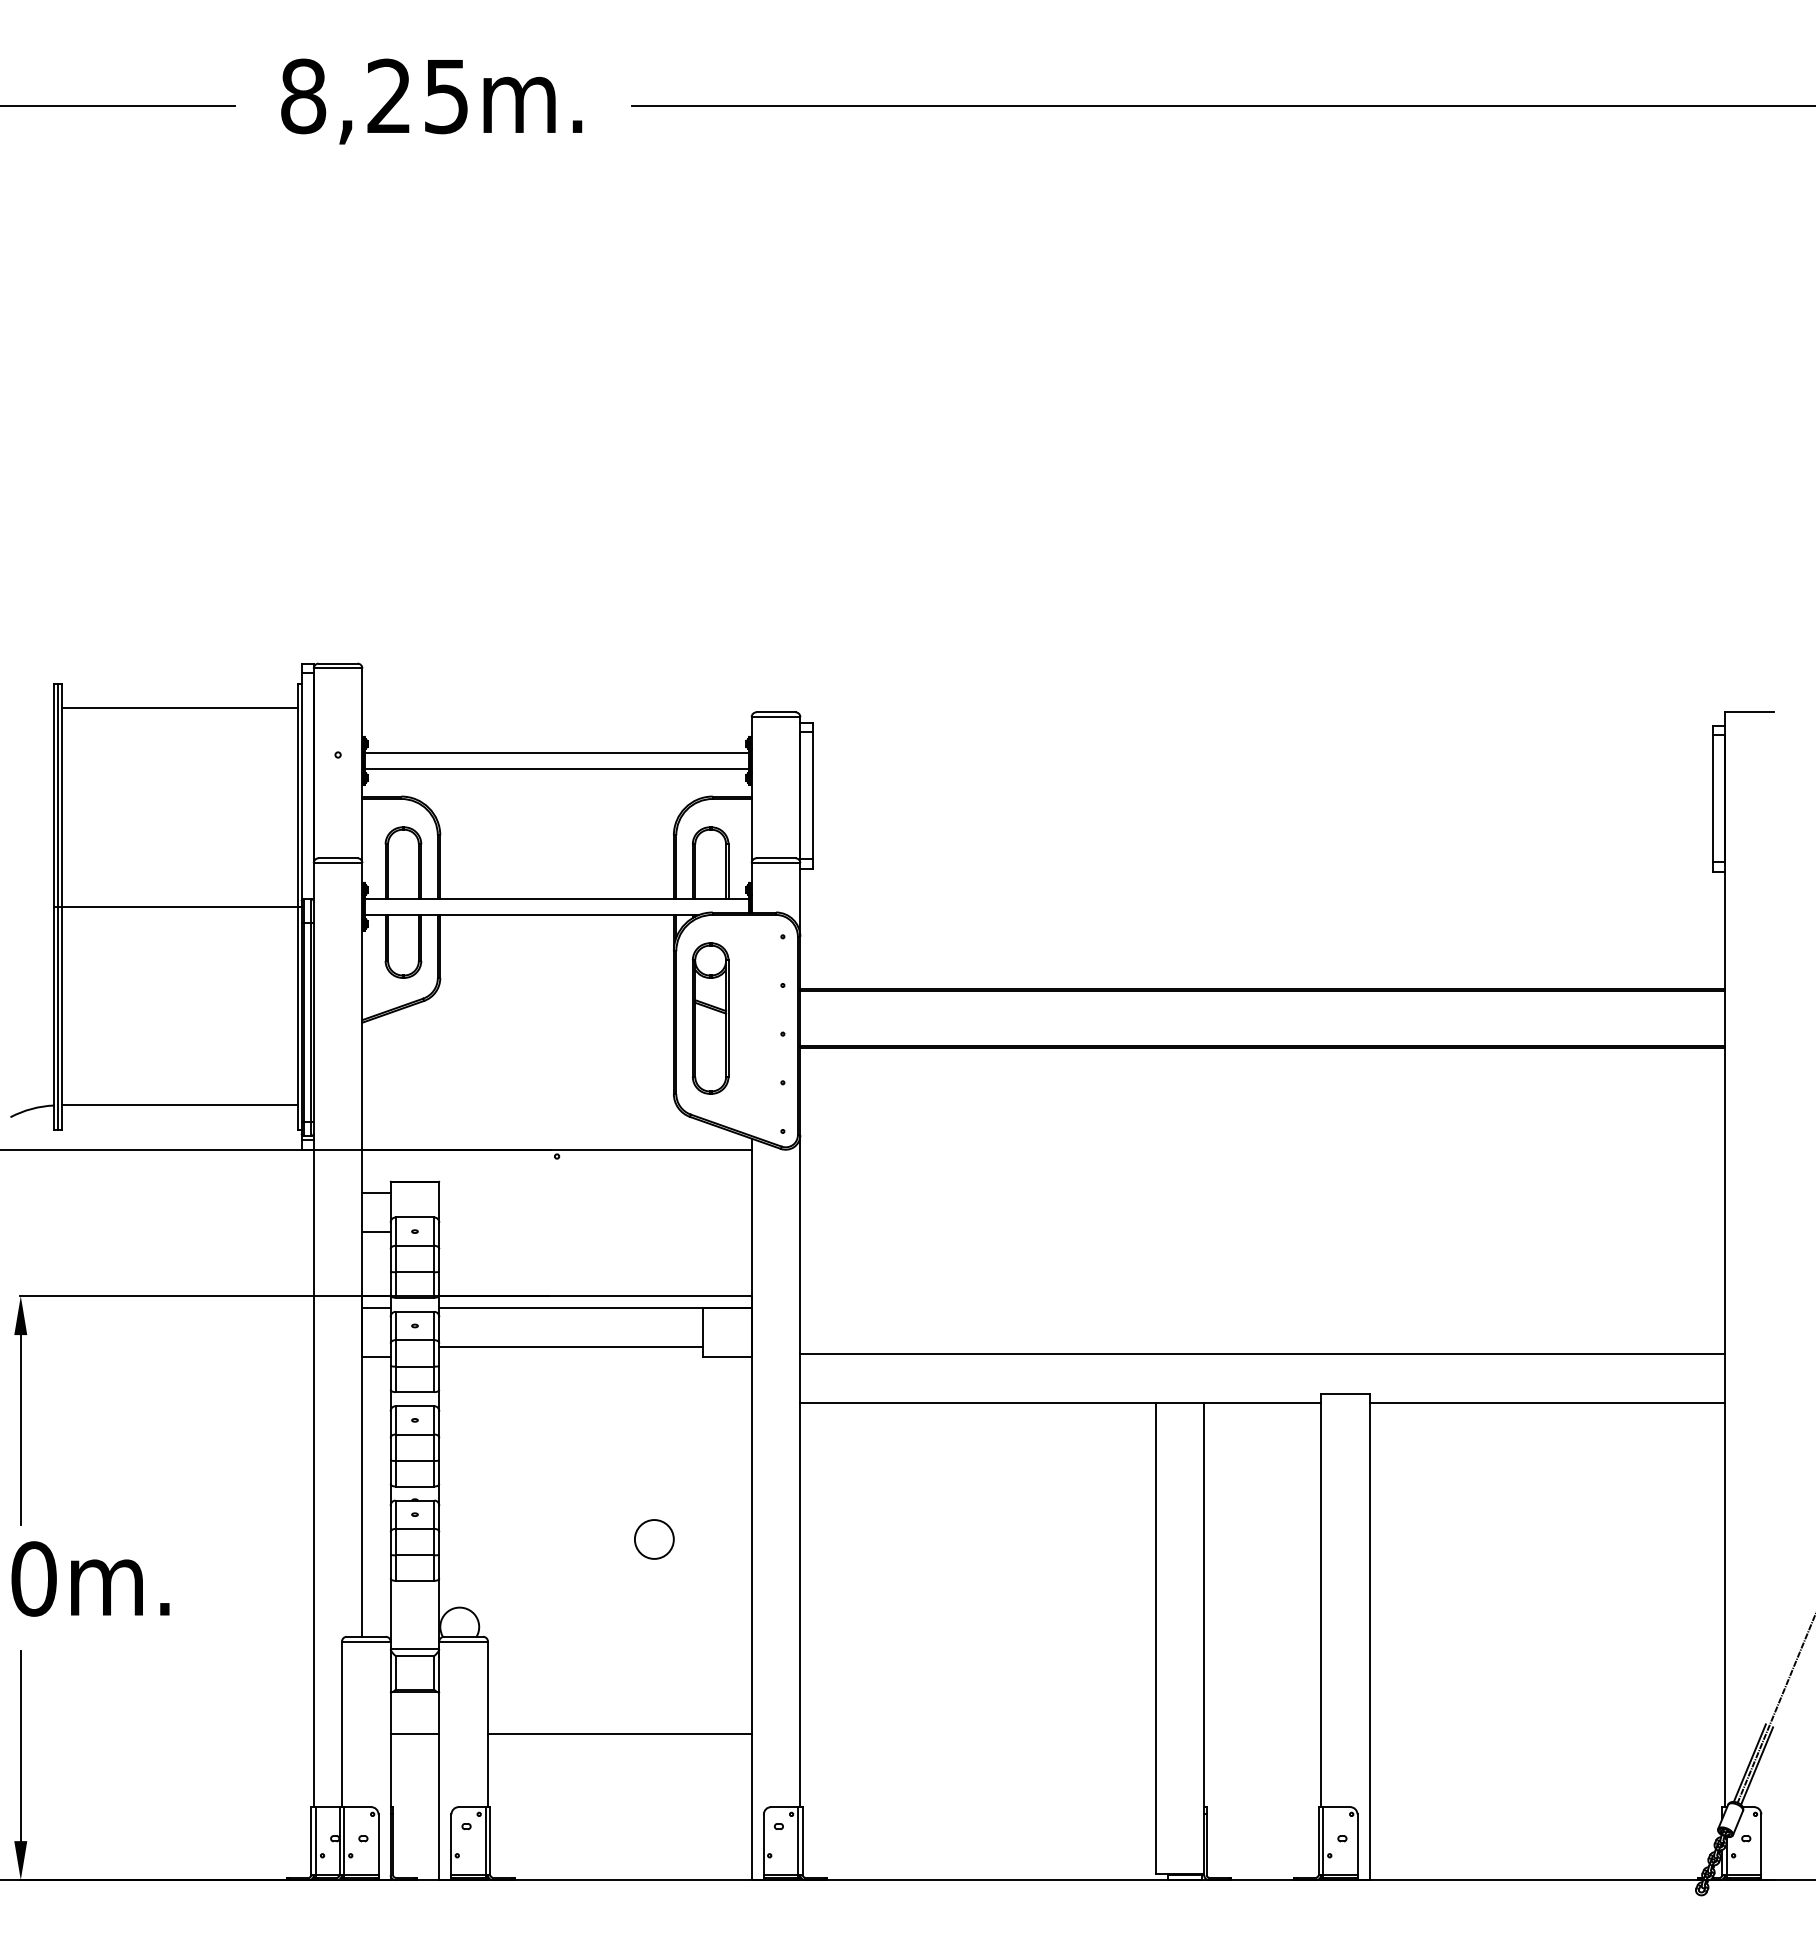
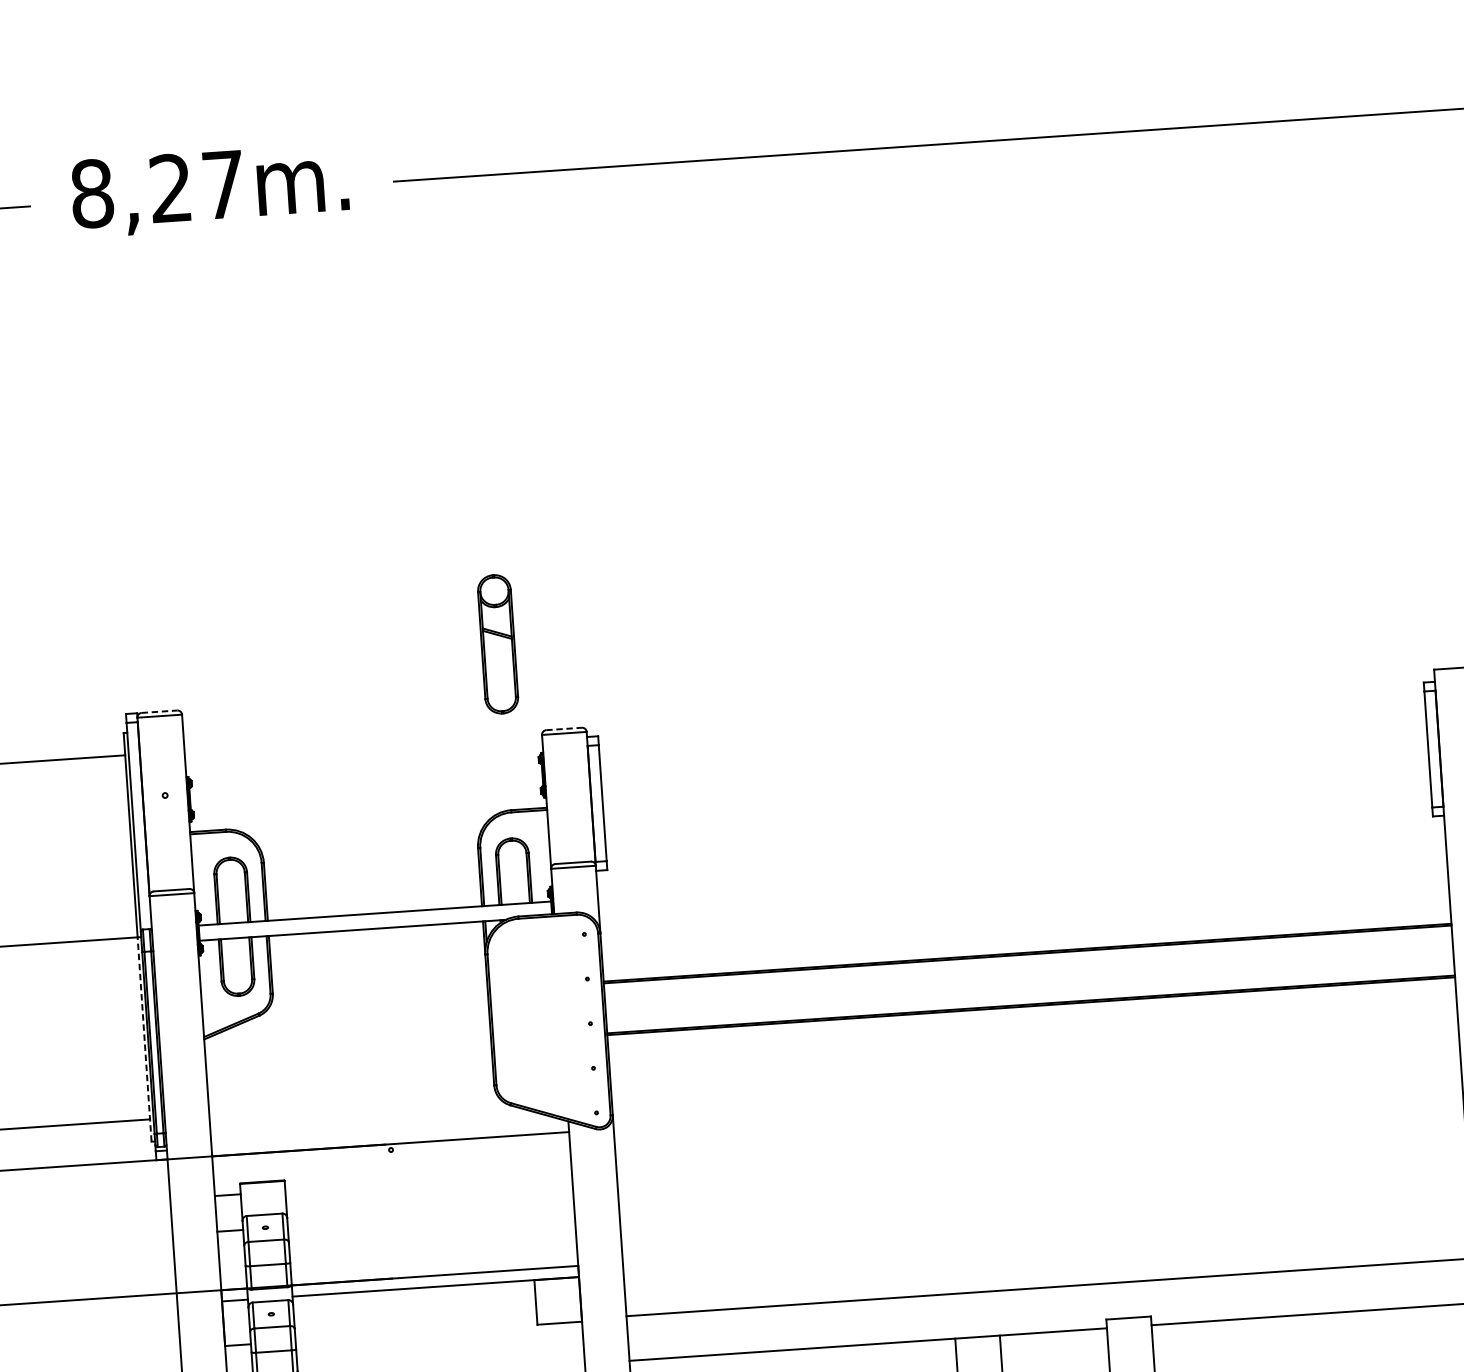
text: (446, 97) -> (223, 185), 8,25m. -> 8,27m.
line: (338, 663) -> (159, 711), solid -> dashed
line: (776, 712) -> (564, 729), solid -> dashed
line: (556, 752) -> (365, 779), removed
line: (556, 769) -> (366, 795), removed
line: (297, 1017) -> (144, 1038), solid -> dashed
part: (710, 1018) -> (497, 644), moved
line: (571, 1347) -> (416, 1324), removed

